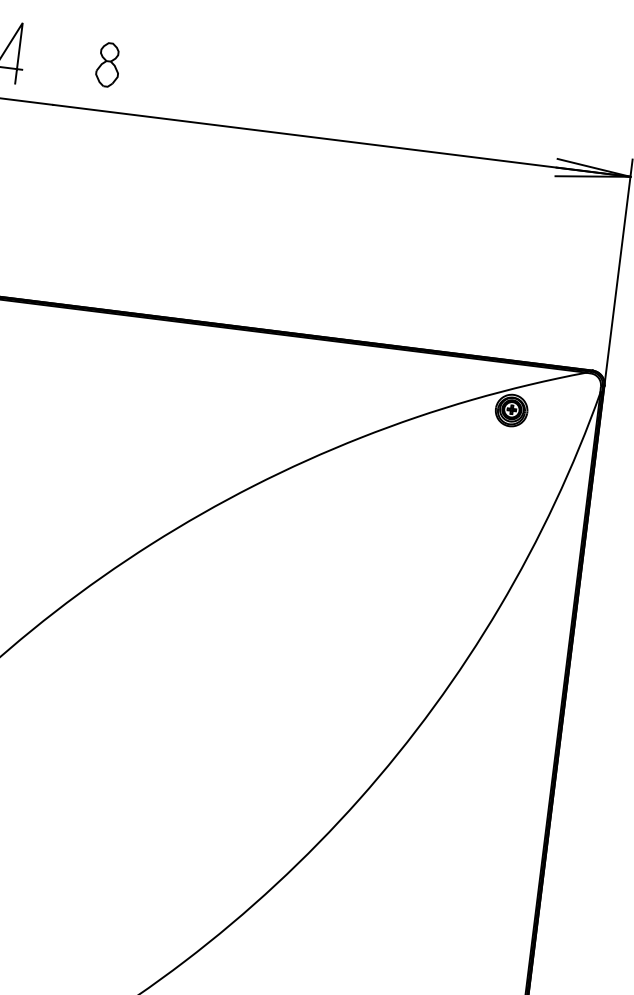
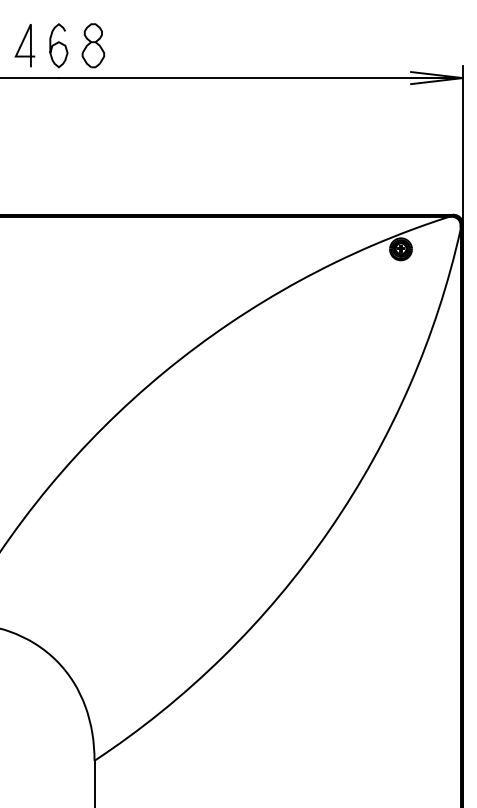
curve: (58, 55) -> (58, 43), added
part: (108, 64) -> (93, 45), size x1.43

